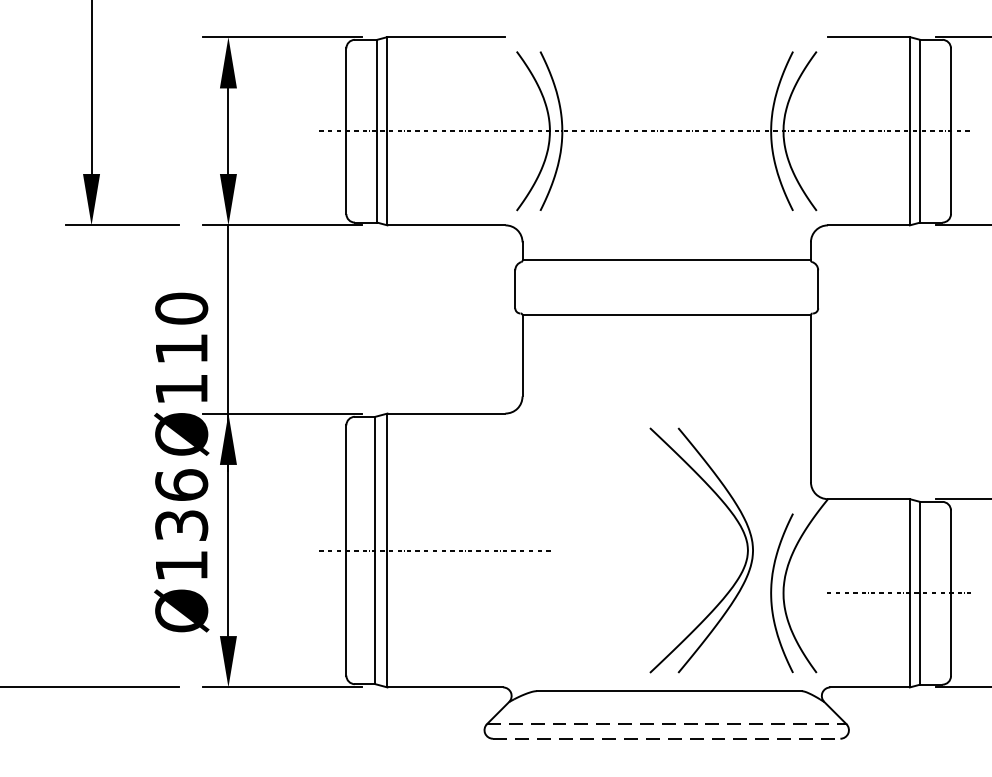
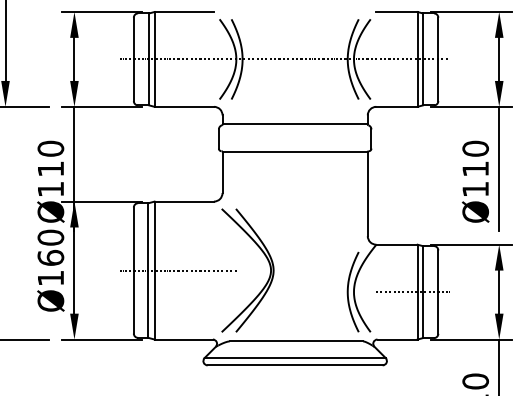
text: (180, 504) -> (50, 247), Ø136 -> Ø160
part: (742, 536) -> (268, 263), moved
line: (667, 725) -> (295, 358), dashed -> solid
line: (667, 738) -> (295, 365), dashed -> solid

